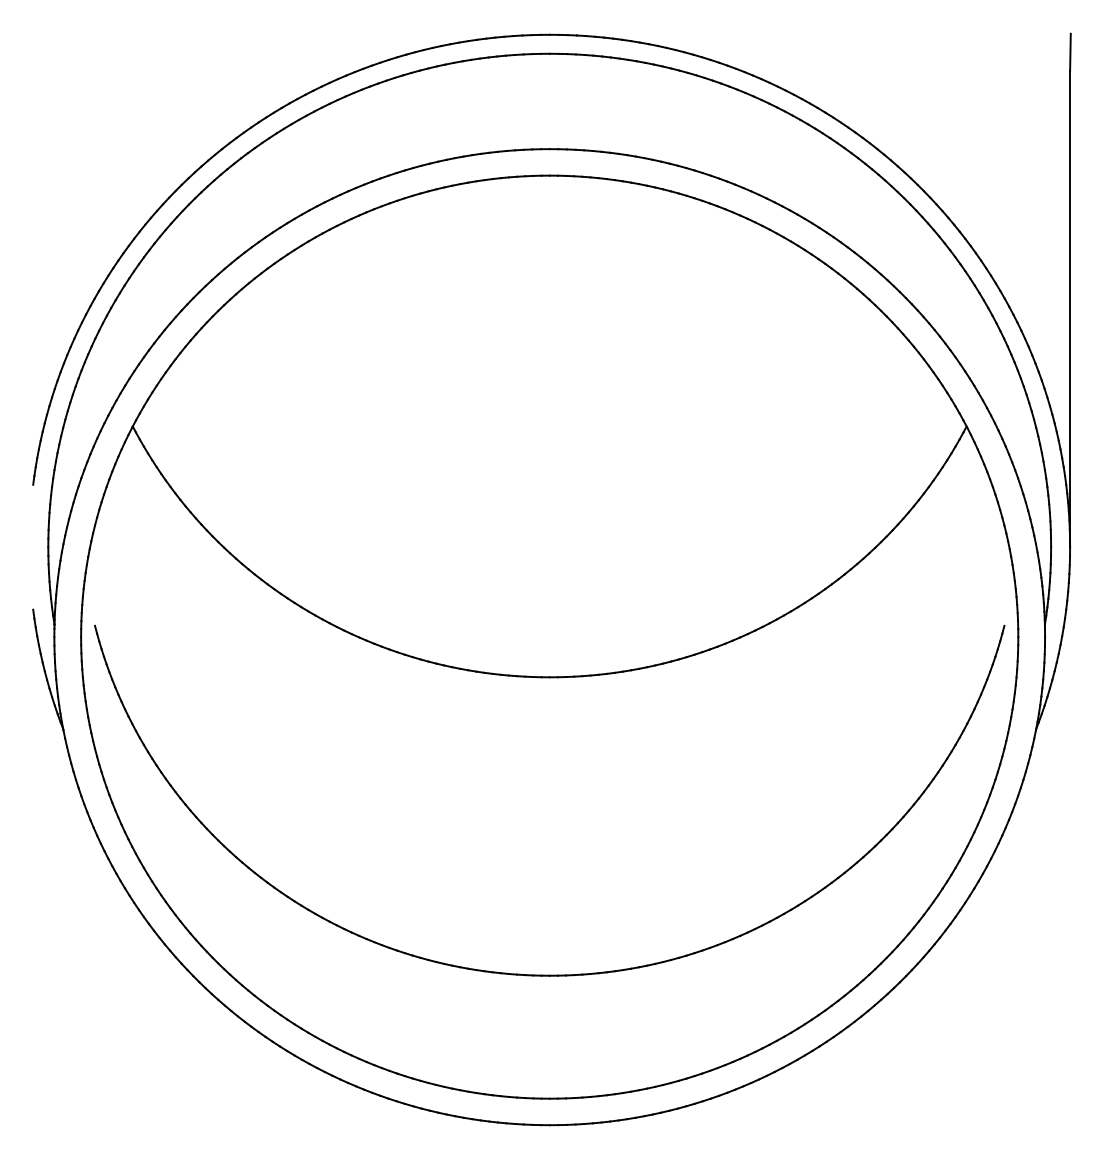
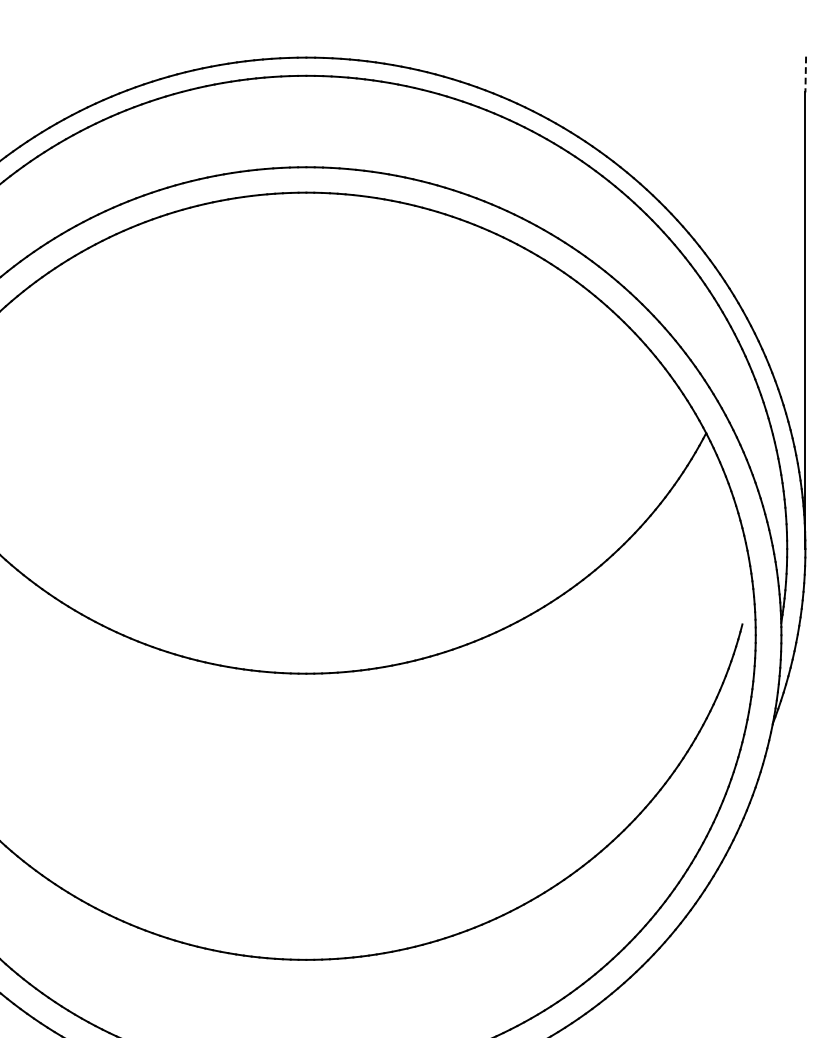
line: (1070, 52) -> (805, 74), solid -> dashed

